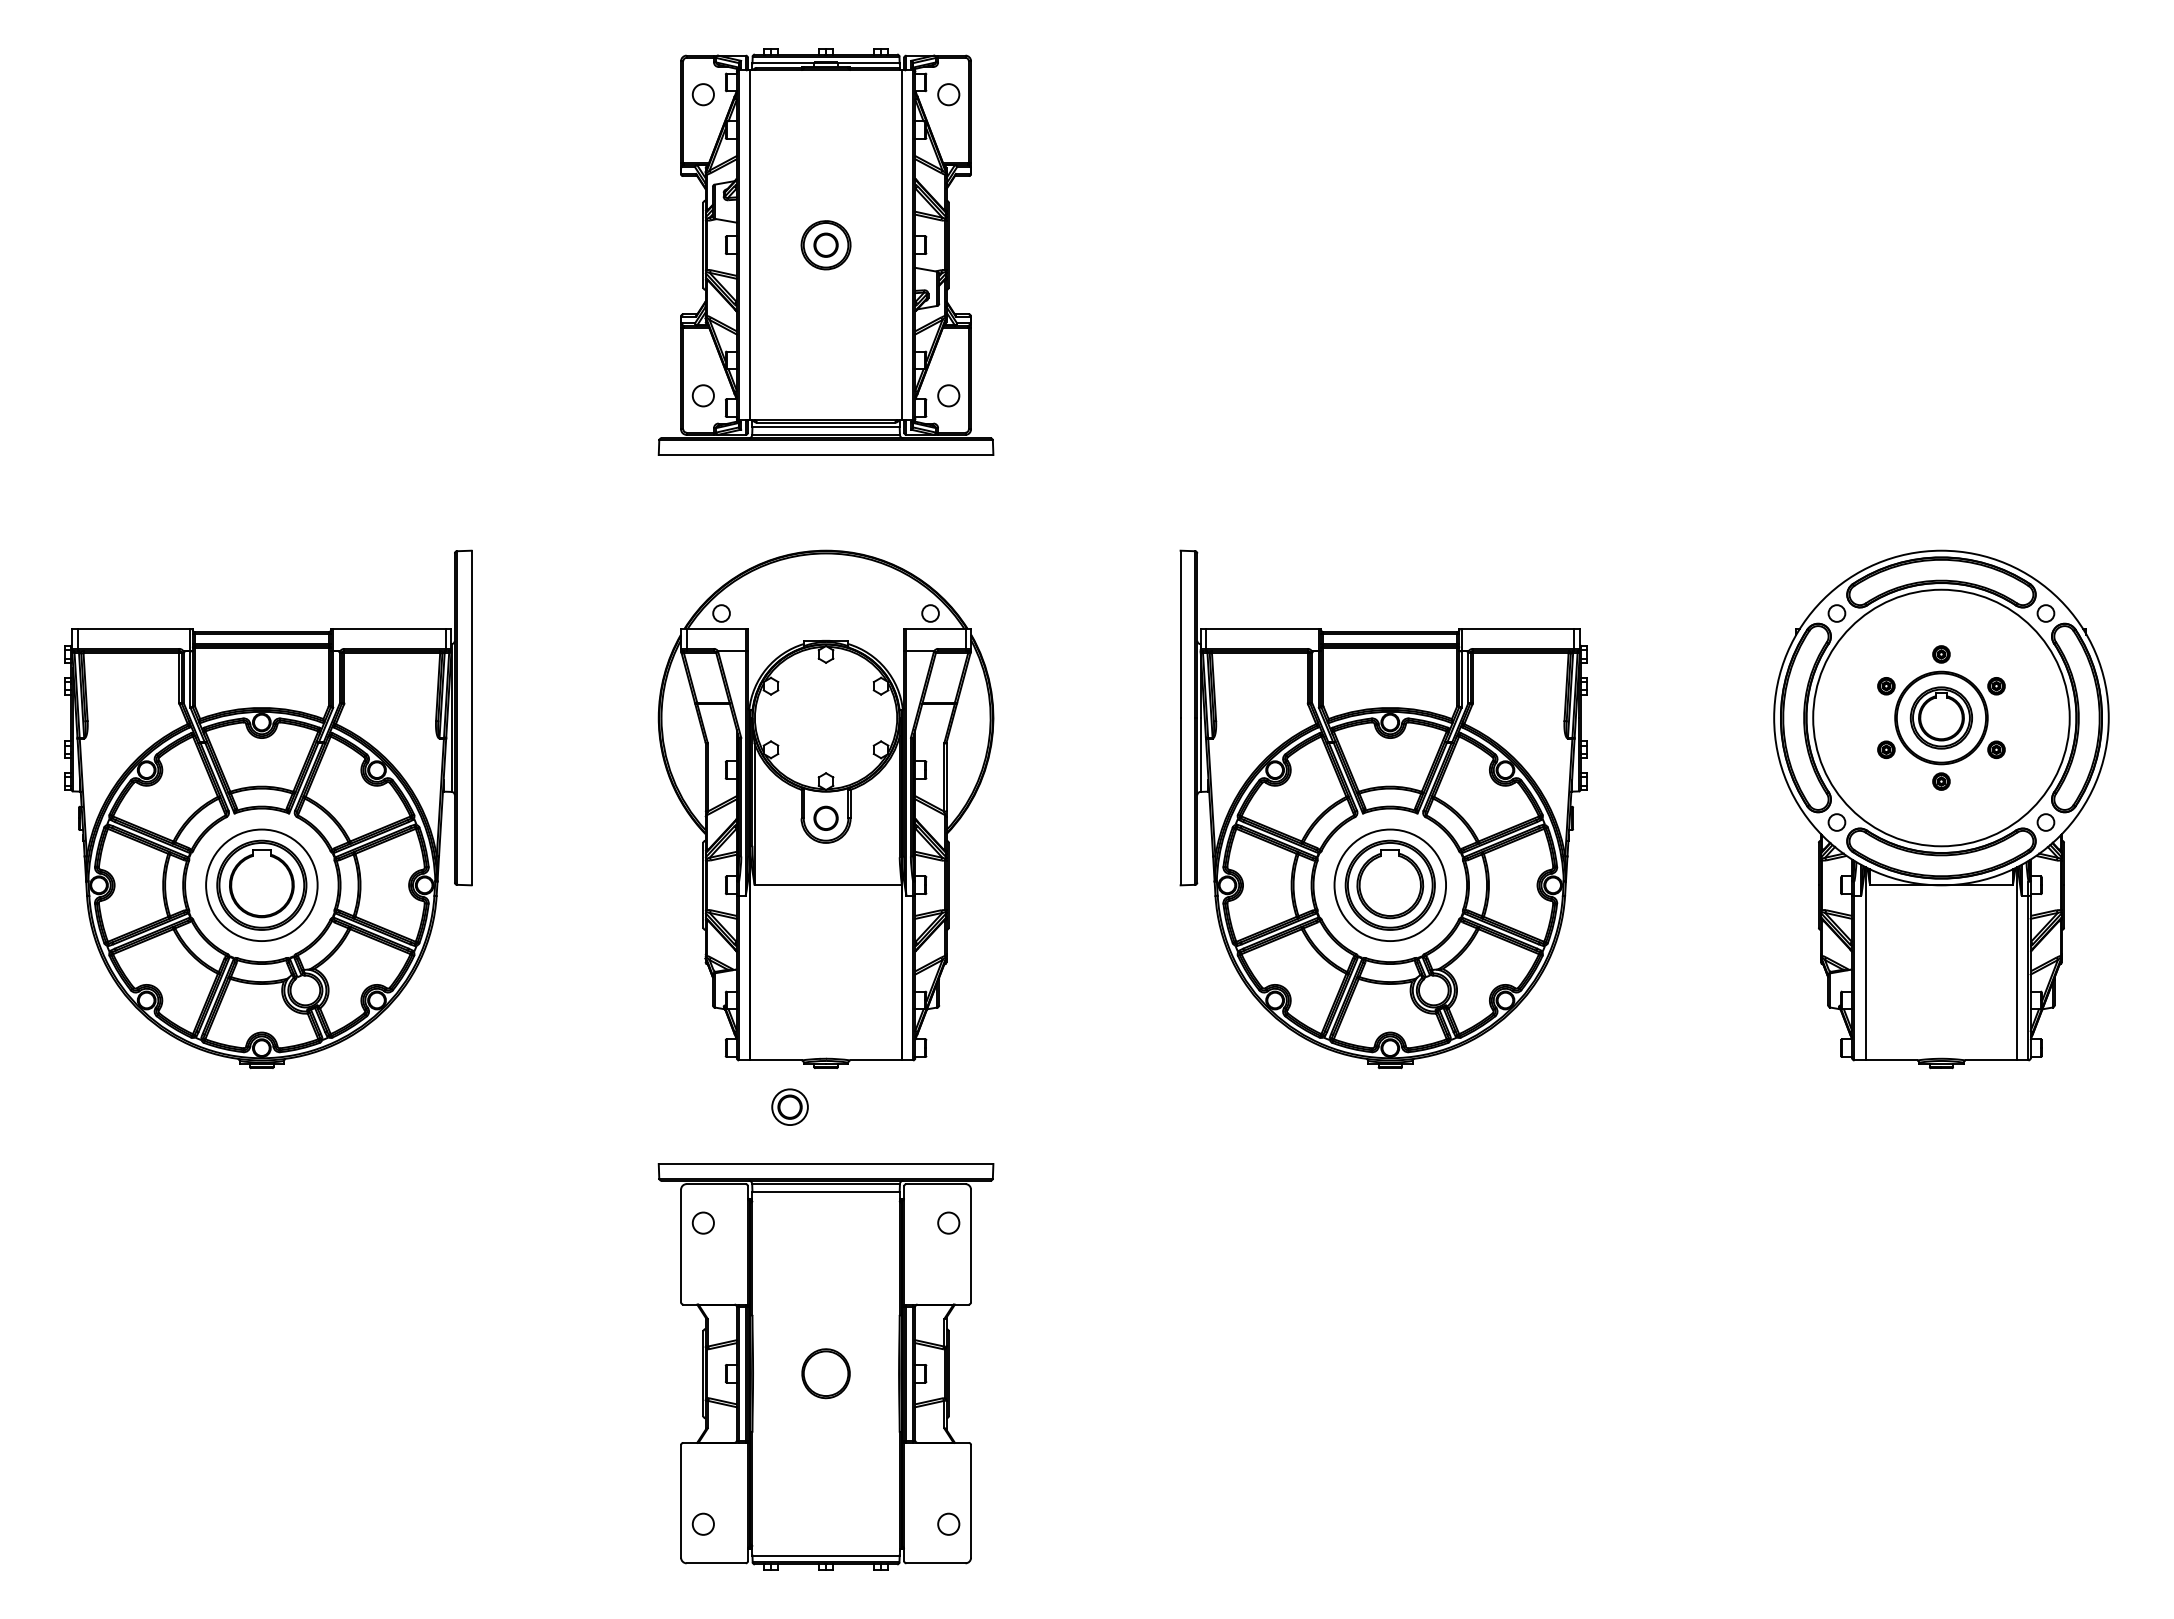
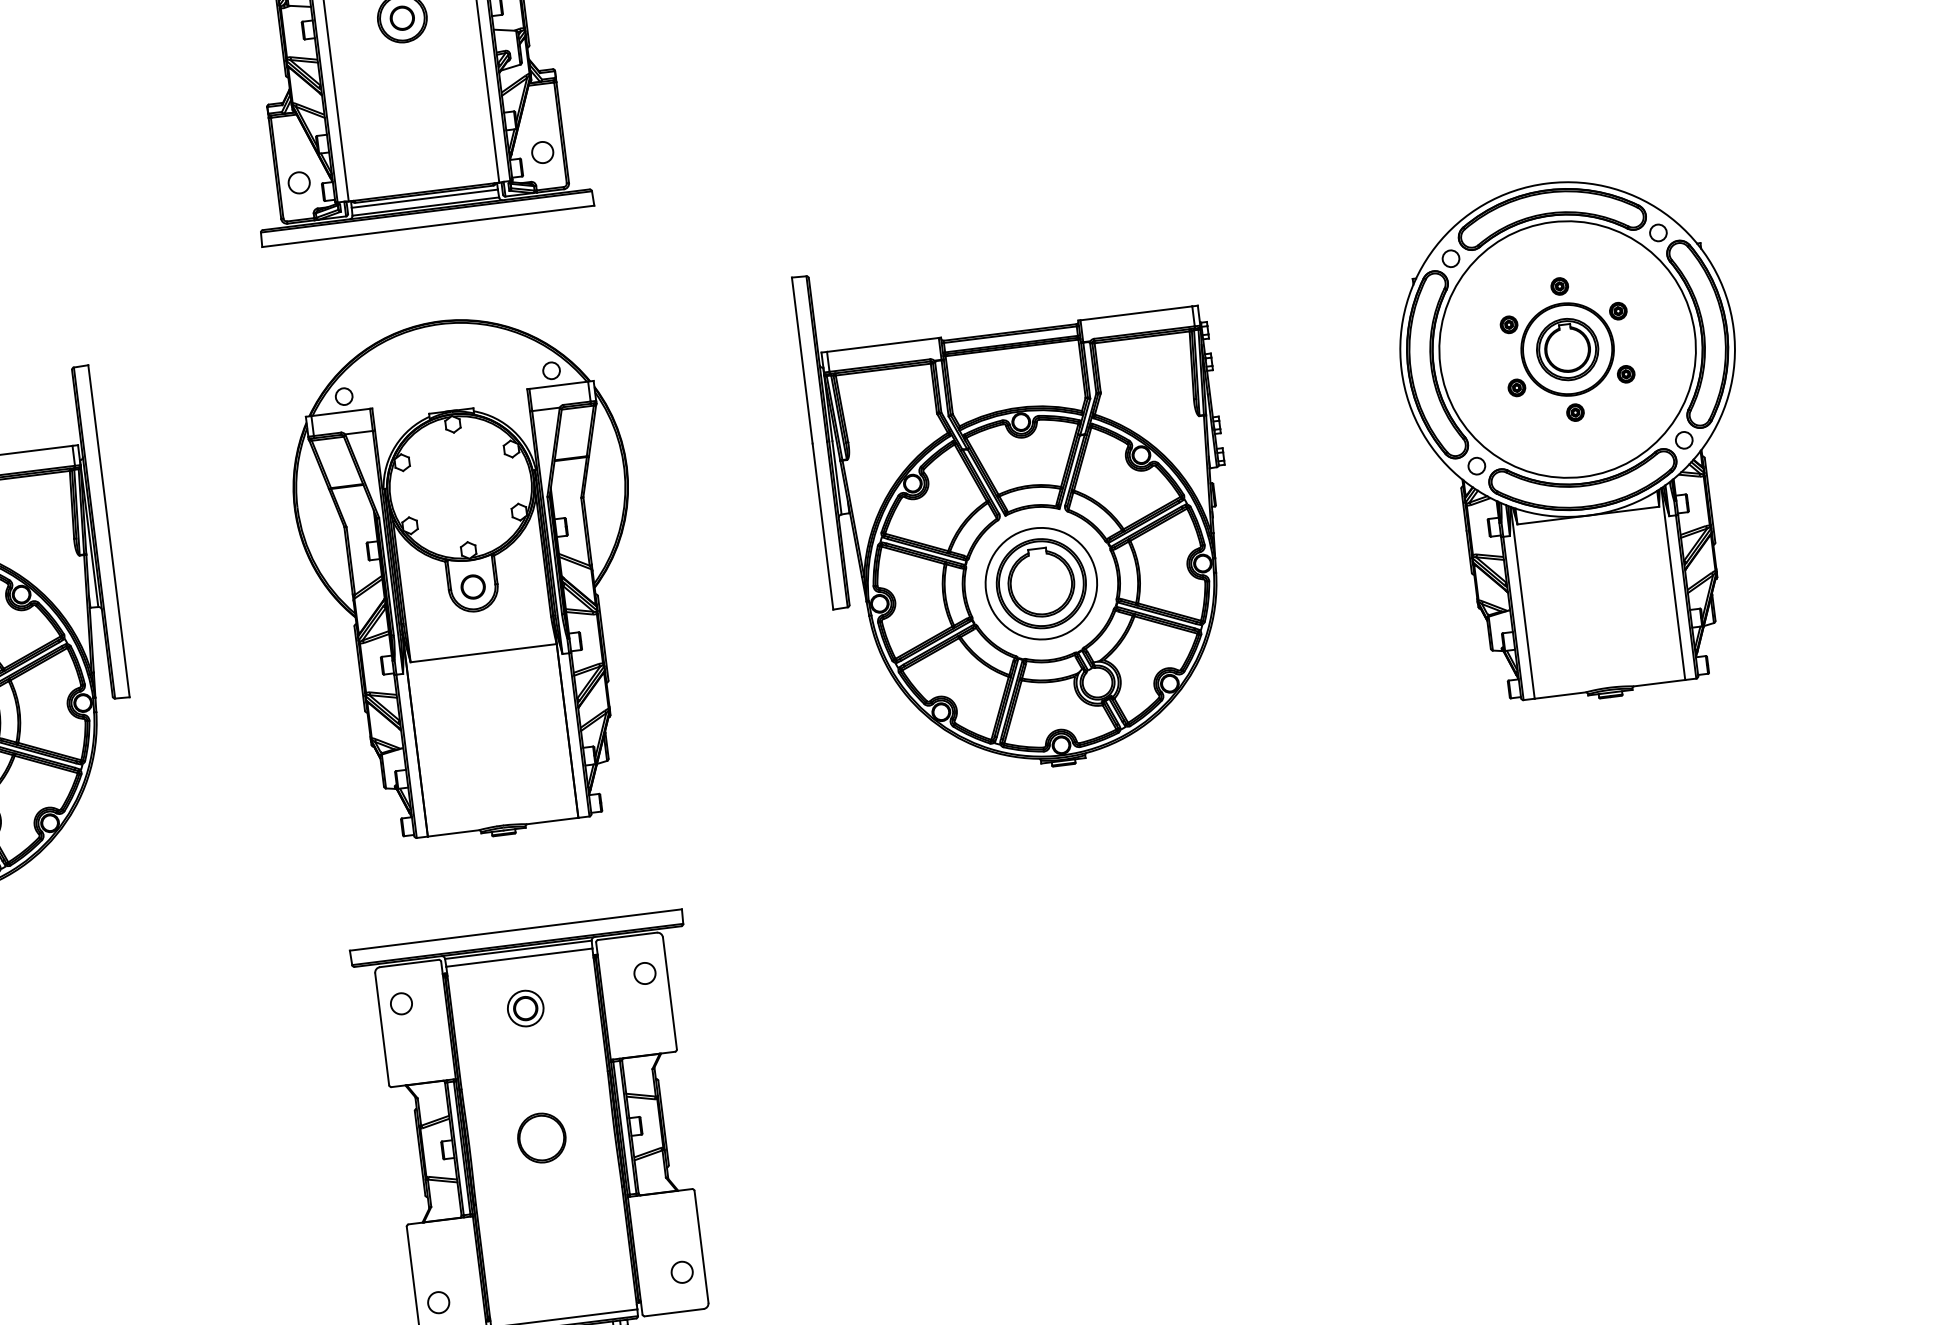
part: (789, 1106) -> (525, 1007), moved

